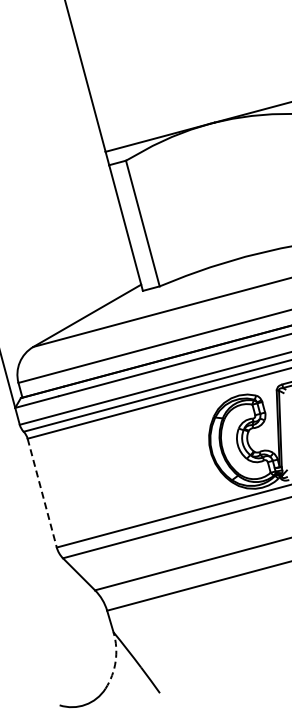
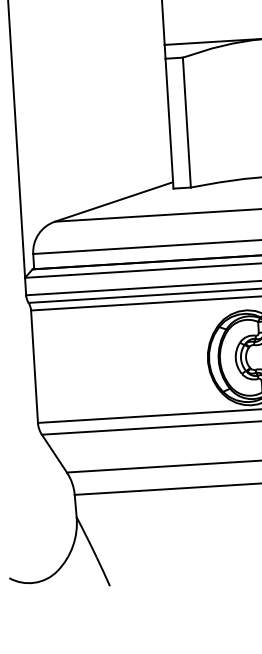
line: (42, 493) -> (34, 367), dashed -> solid
arc: (115, 661) -> (72, 546), dashed -> solid

